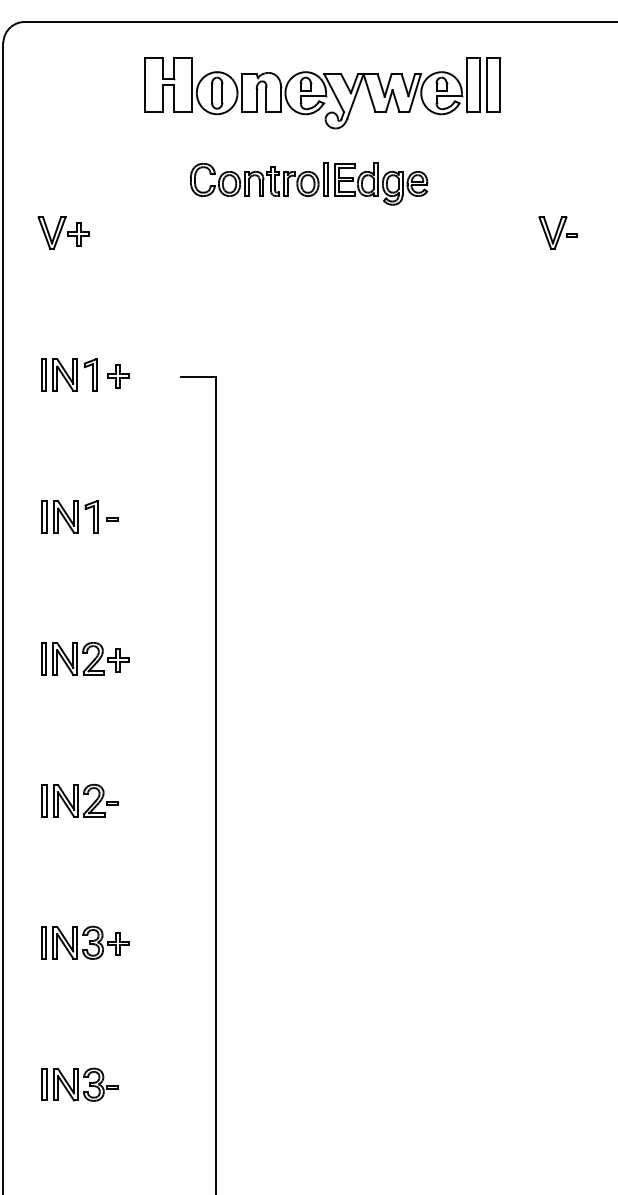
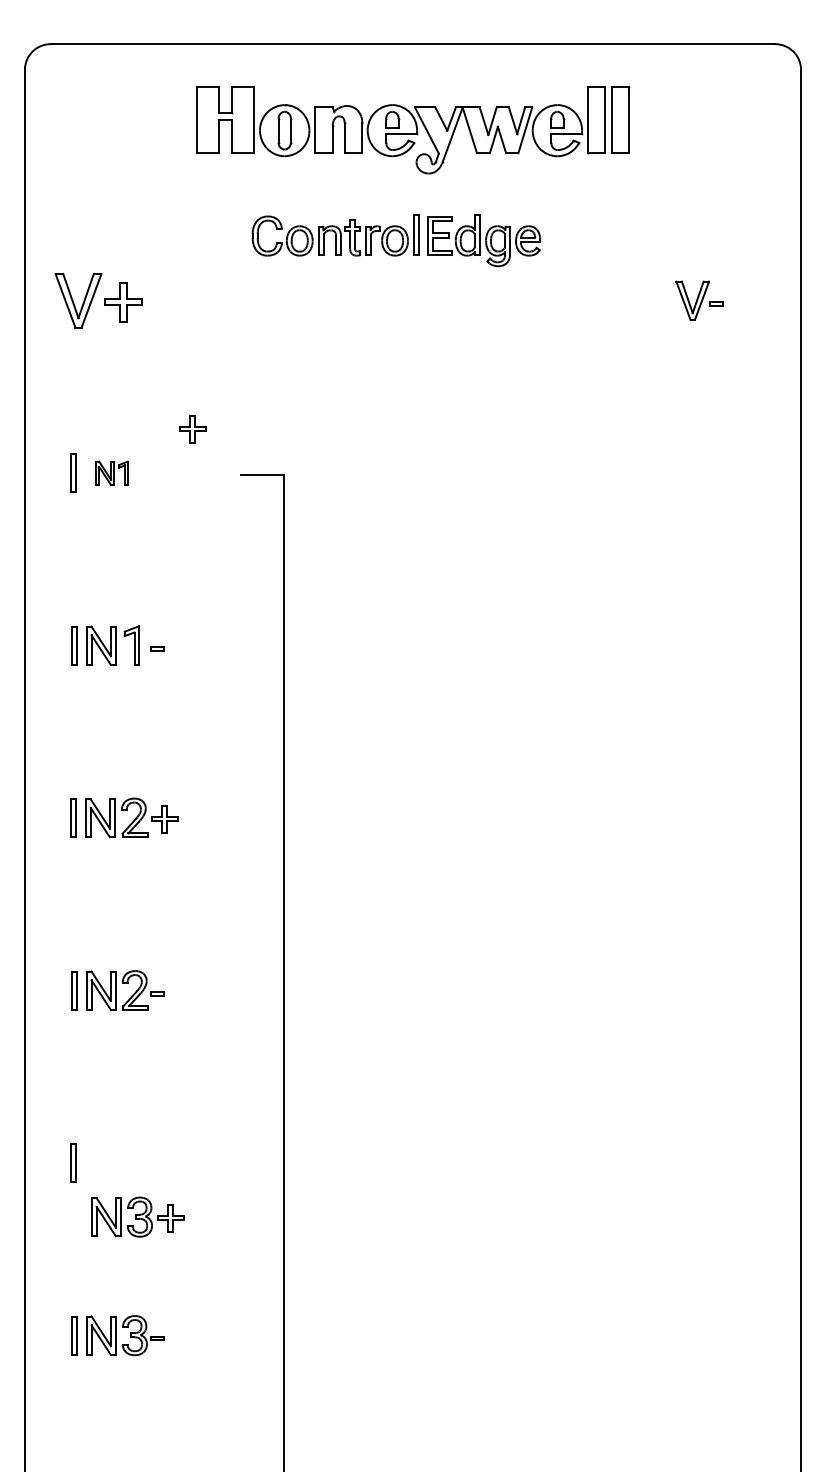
part: (63, 232) -> (97, 300), size x1.4
part: (75, 375) -> (112, 473), size x0.6
part: (118, 376) -> (192, 429), moved
part: (91, 942) -> (137, 1216), moved

